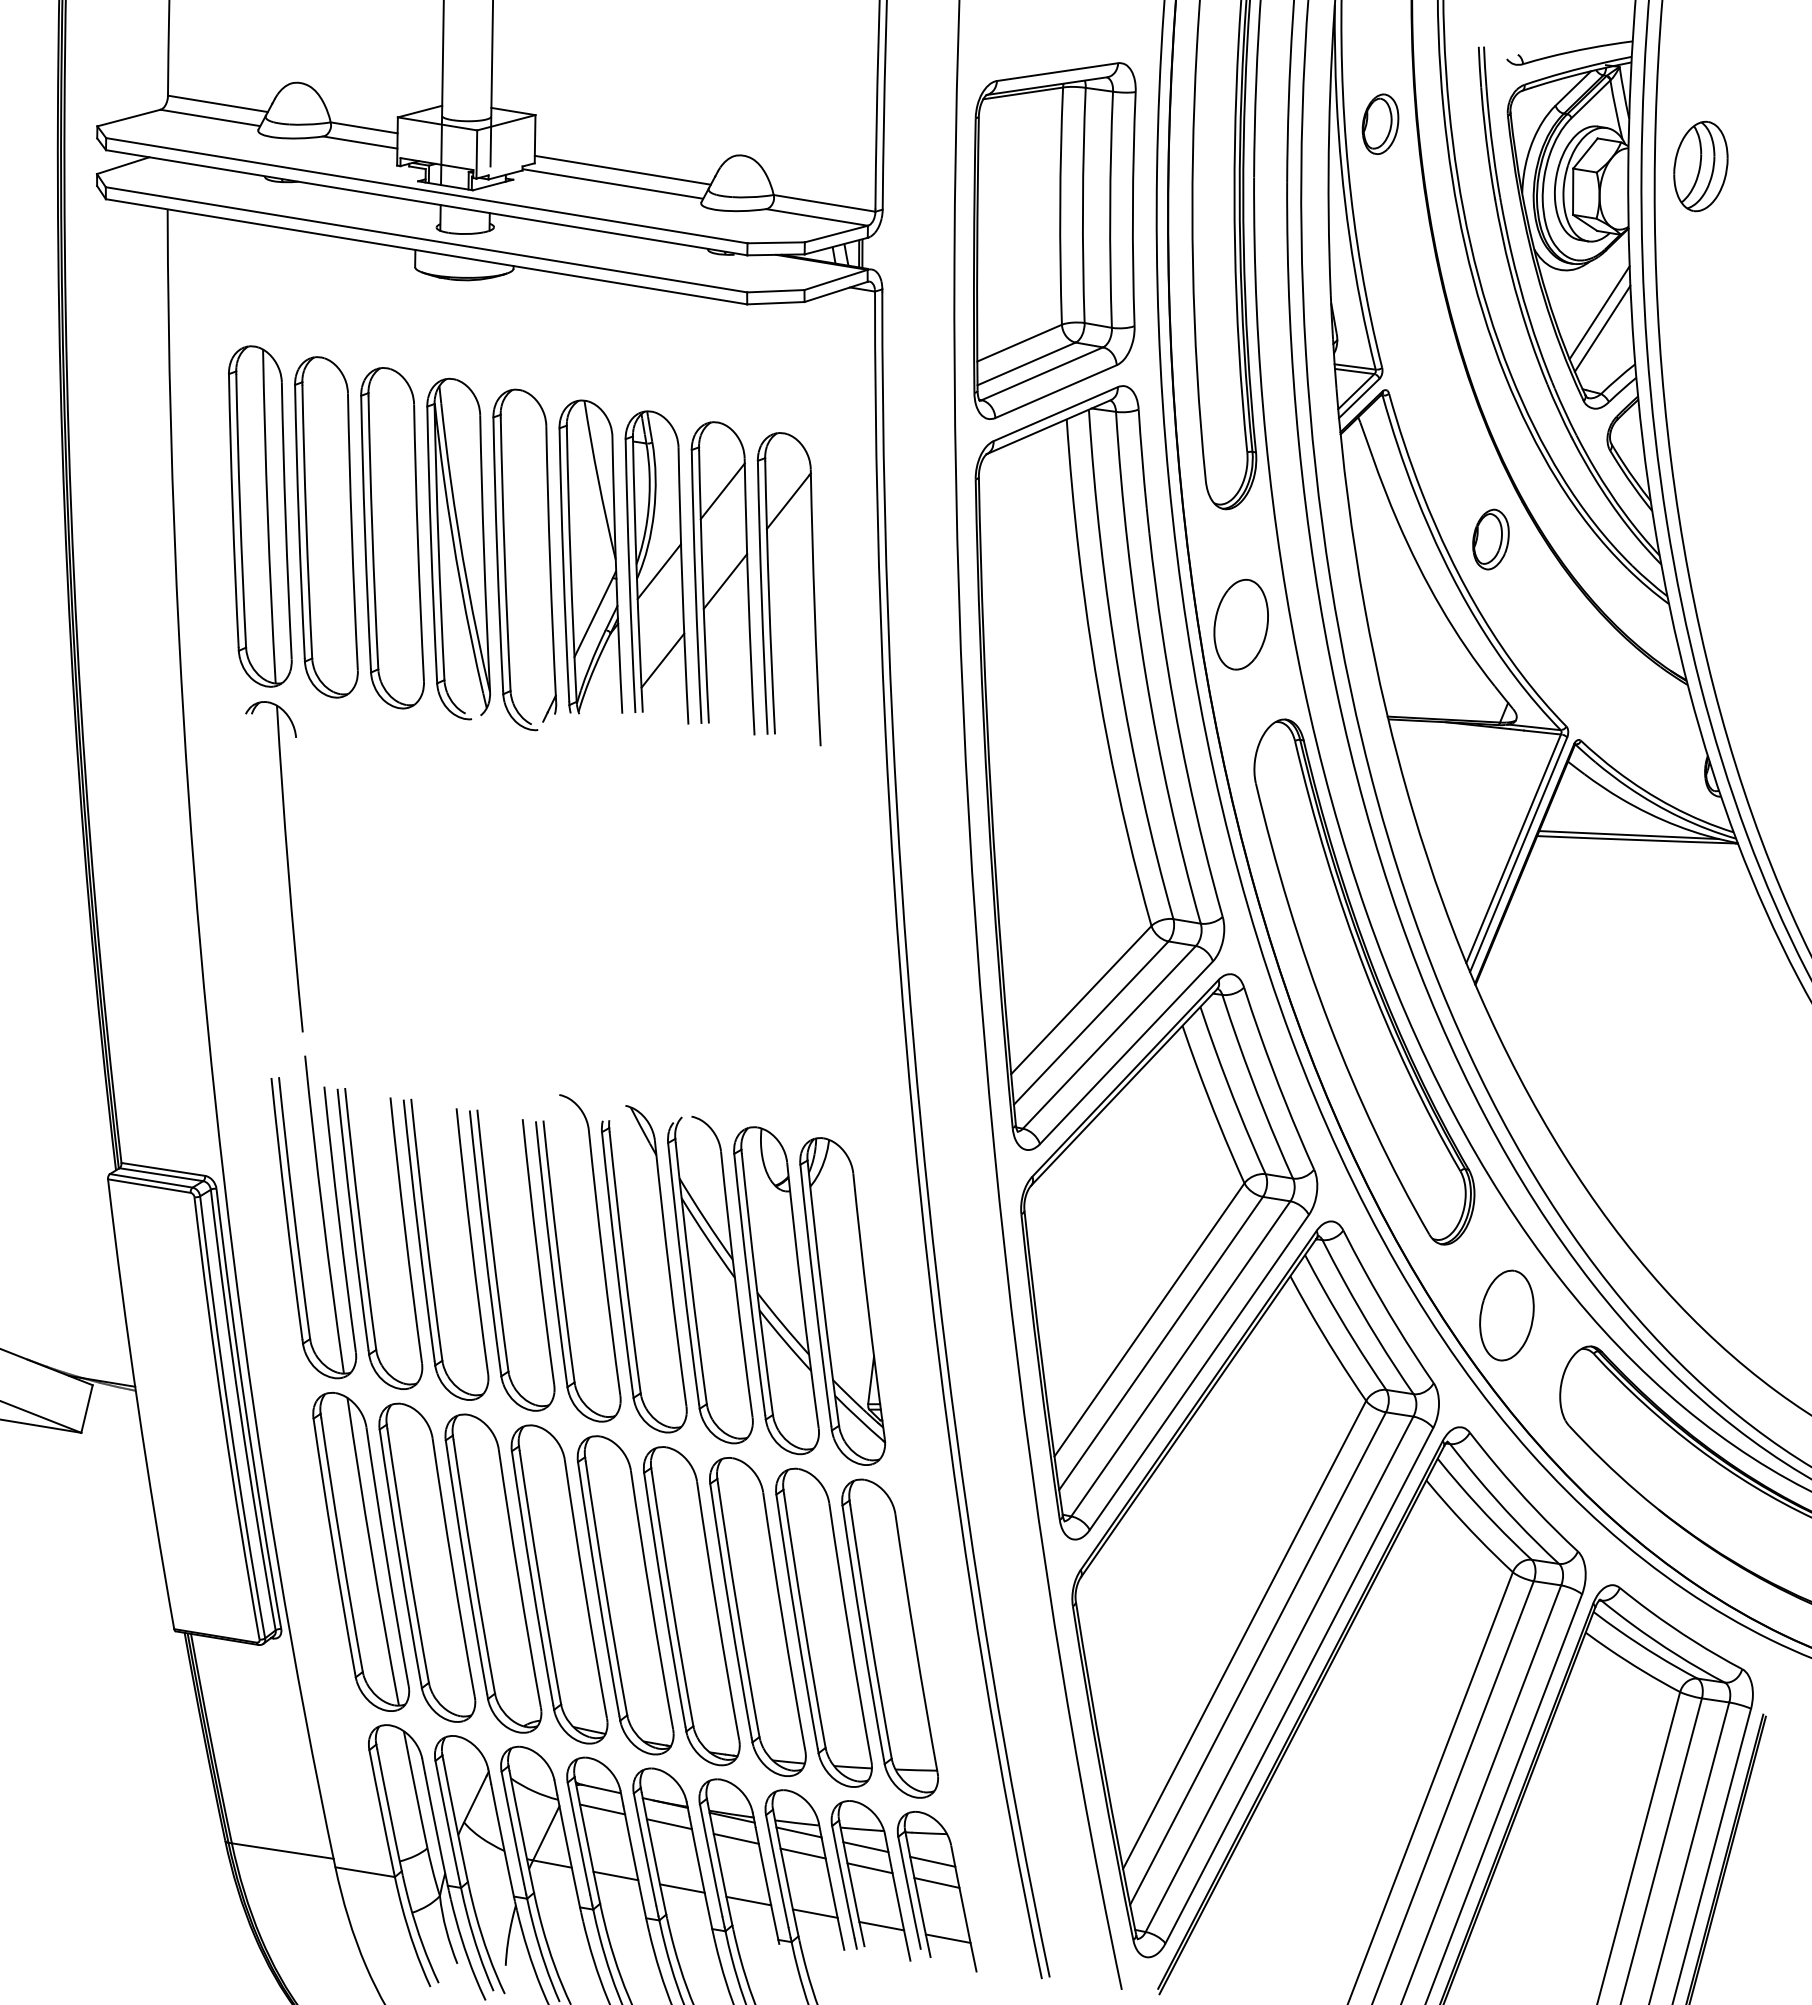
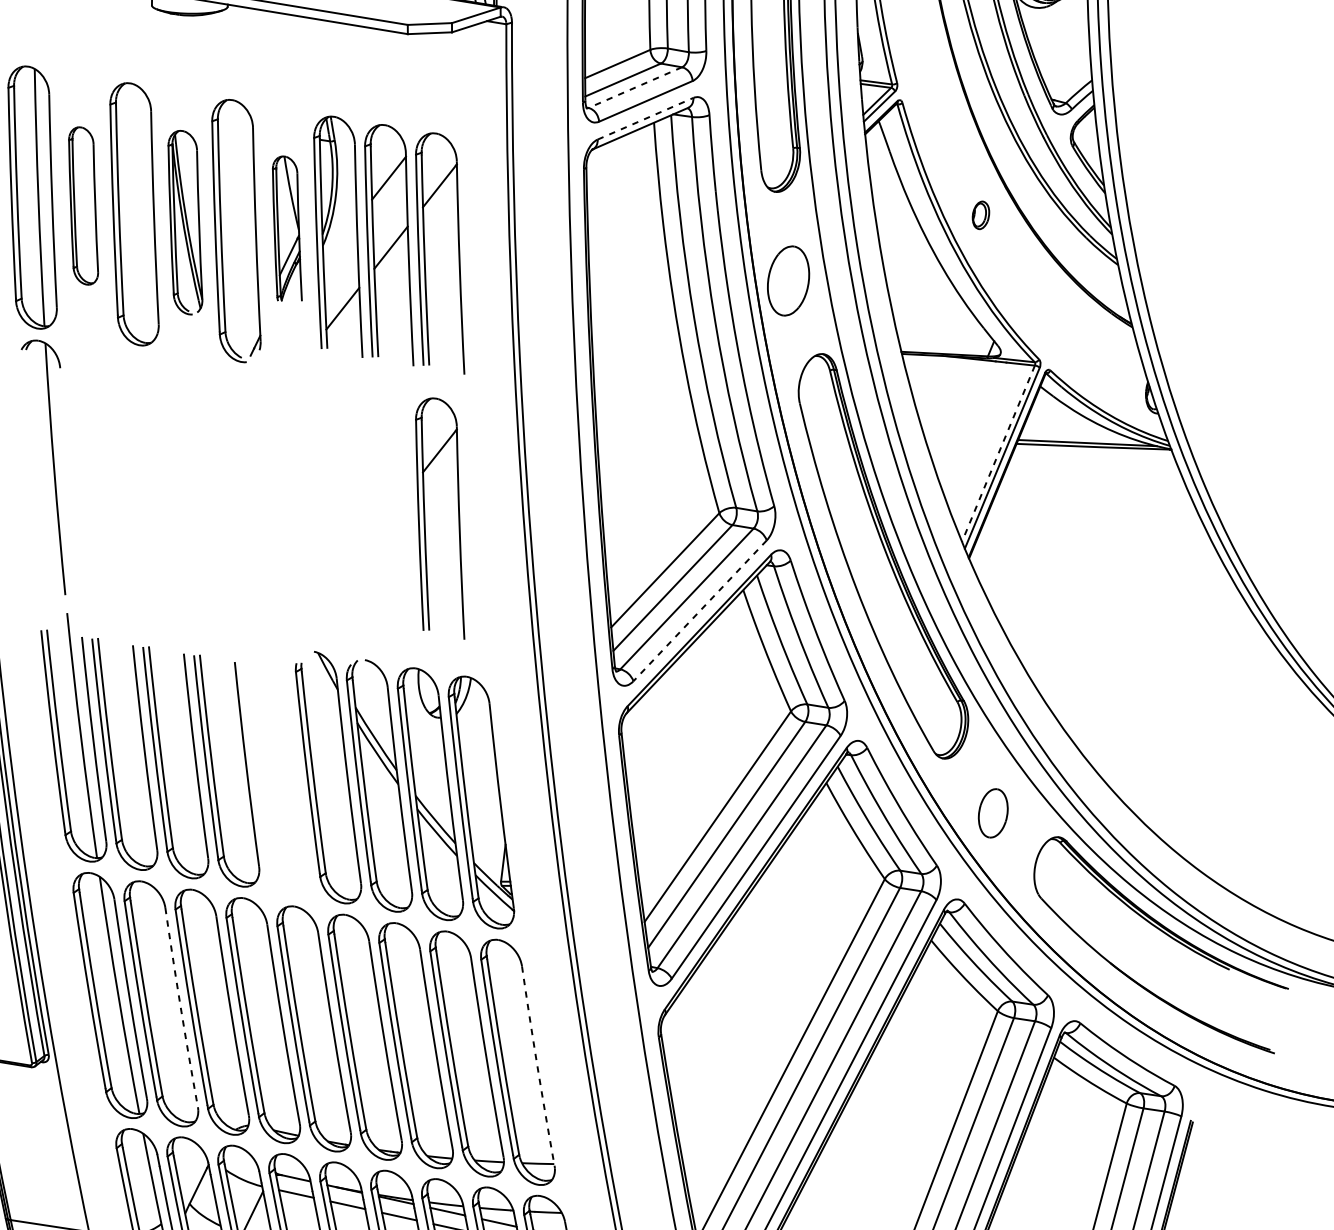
line: (1599, 312) -> (1064, 40), removed
line: (1602, 328) -> (1066, 52), removed
line: (1041, 374) -> (634, 88), solid -> dashed
line: (1055, 414) -> (645, 119), solid -> dashed
part: (326, 527) -> (83, 206), size x0.6
part: (1490, 539) -> (980, 215), size x0.6
part: (458, 548) -> (185, 222), size x0.7
part: (590, 556) -> (287, 228), size x0.6
line: (659, 571) -> (340, 239), removed
line: (1513, 848) -> (998, 453), solid -> dashed
part: (769, 933) -> (425, 518), added
line: (1126, 1052) -> (700, 610), solid -> dashed
part: (560, 1261) -> (263, 771), removed
part: (1506, 1315) -> (992, 813), size x0.7
arc: (452, 1567) -> (180, 1007), solid -> dashed
arc: (915, 1643) -> (537, 1066), solid -> dashed

